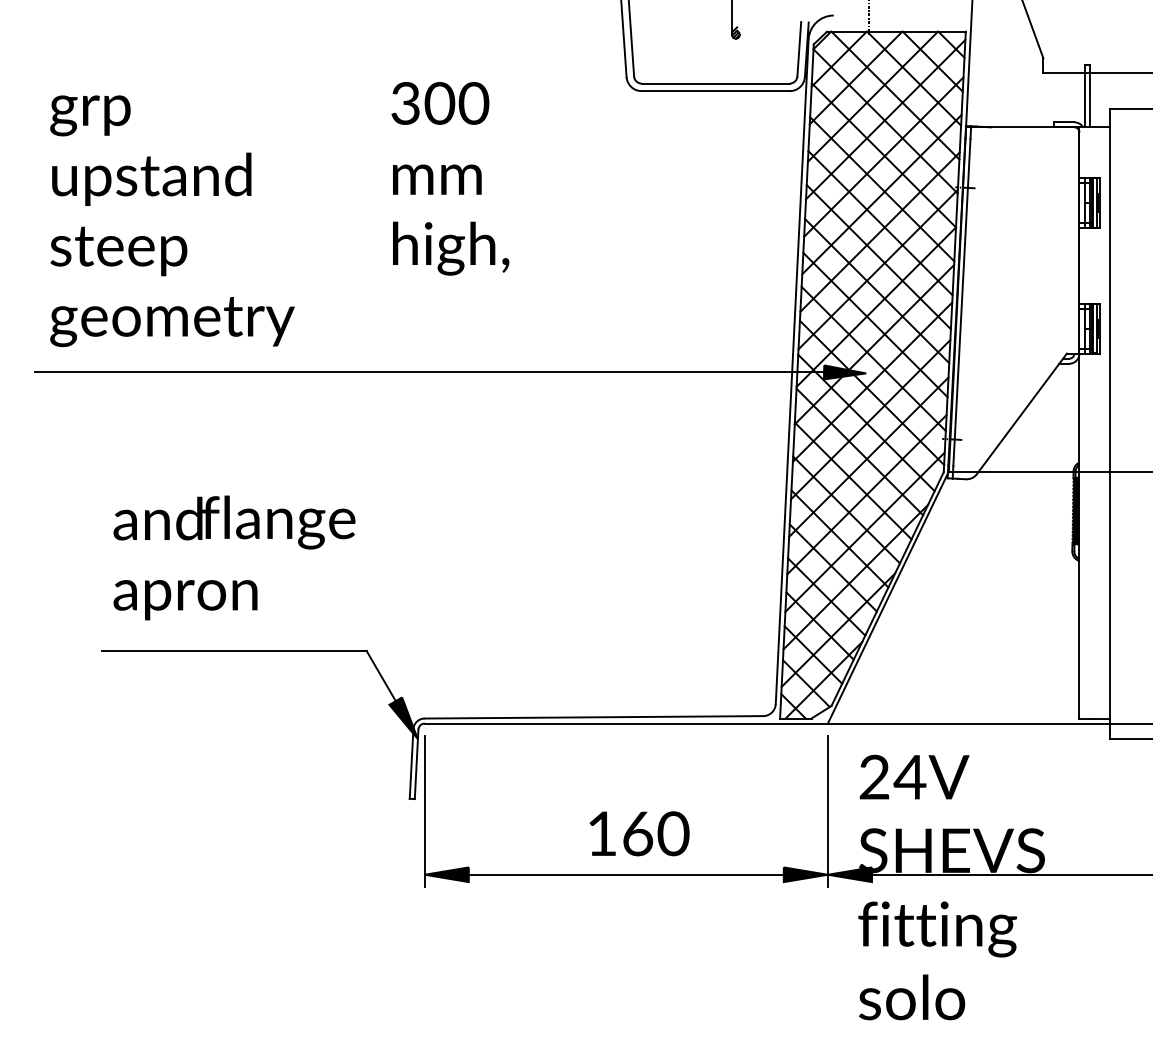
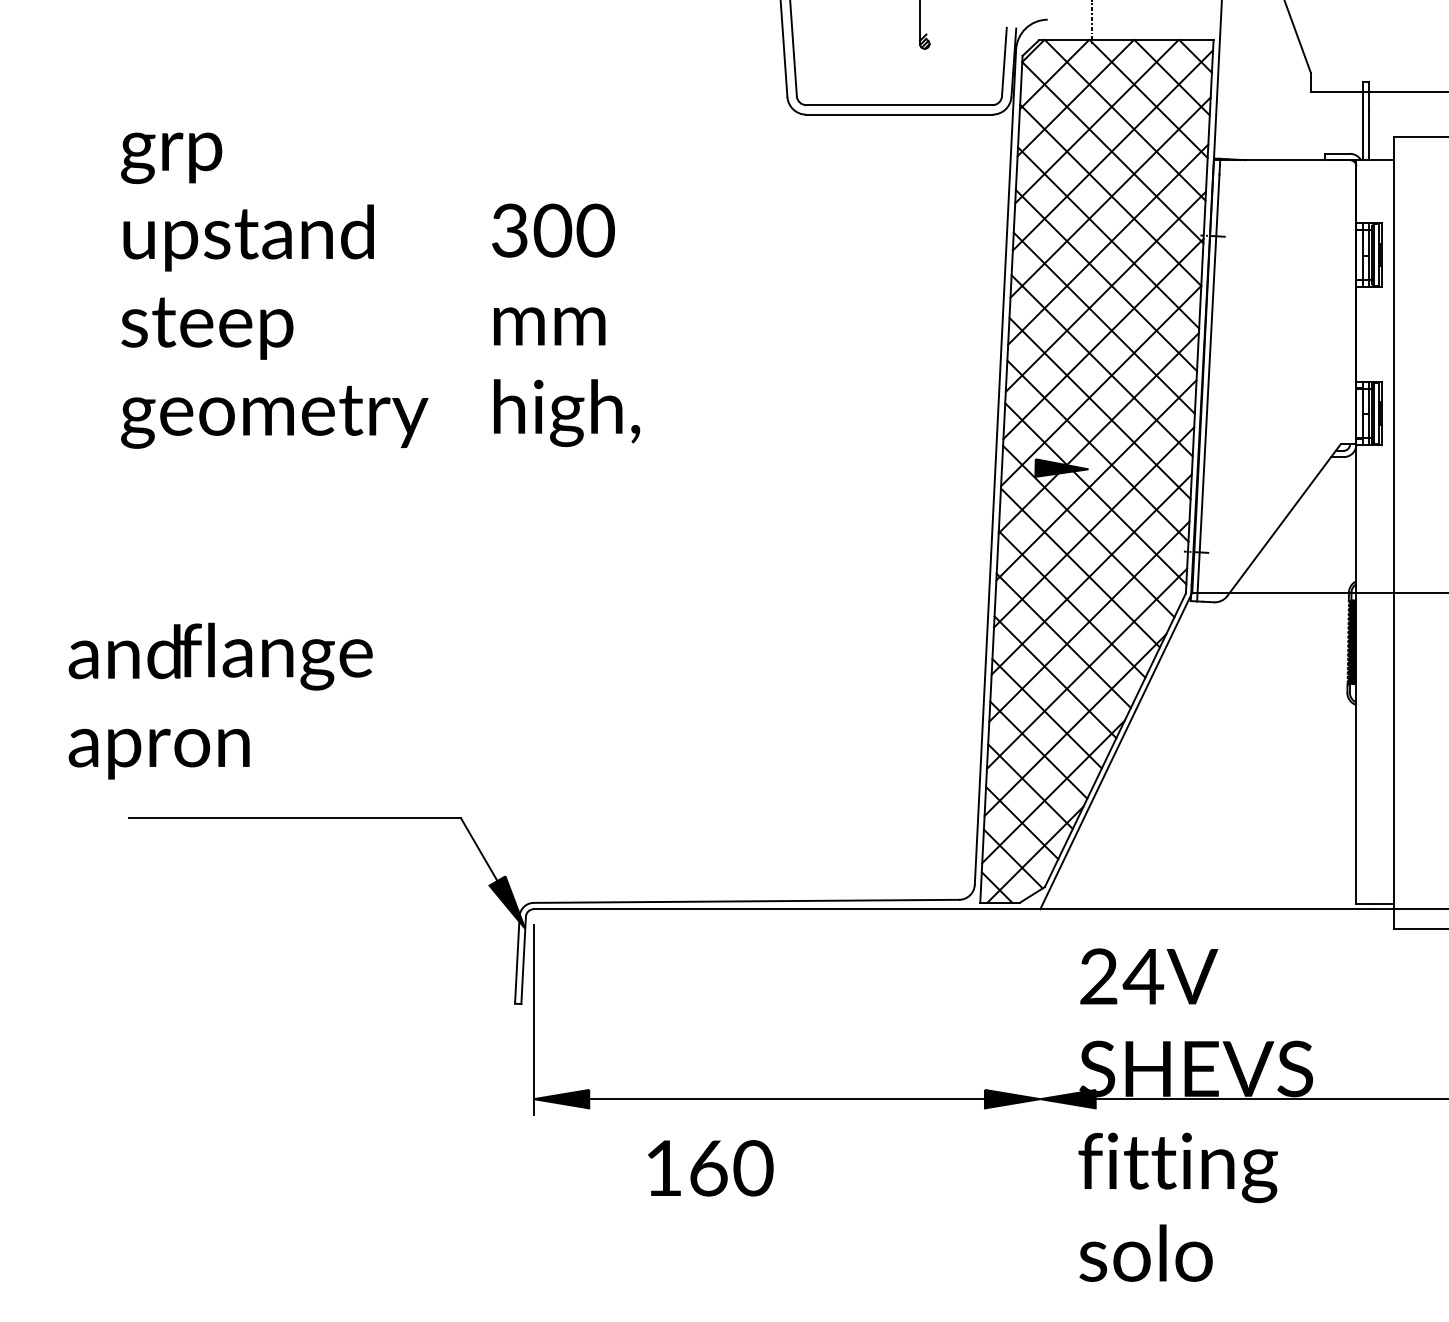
text: (450, 178) -> (566, 324), moved
text: (172, 221) -> (274, 291), moved
line: (429, 372) -> (539, 468), removed
text: (234, 557) -> (220, 700), moved
line: (827, 811) -> (1039, 1019), removed
text: (639, 833) -> (710, 1167), moved

